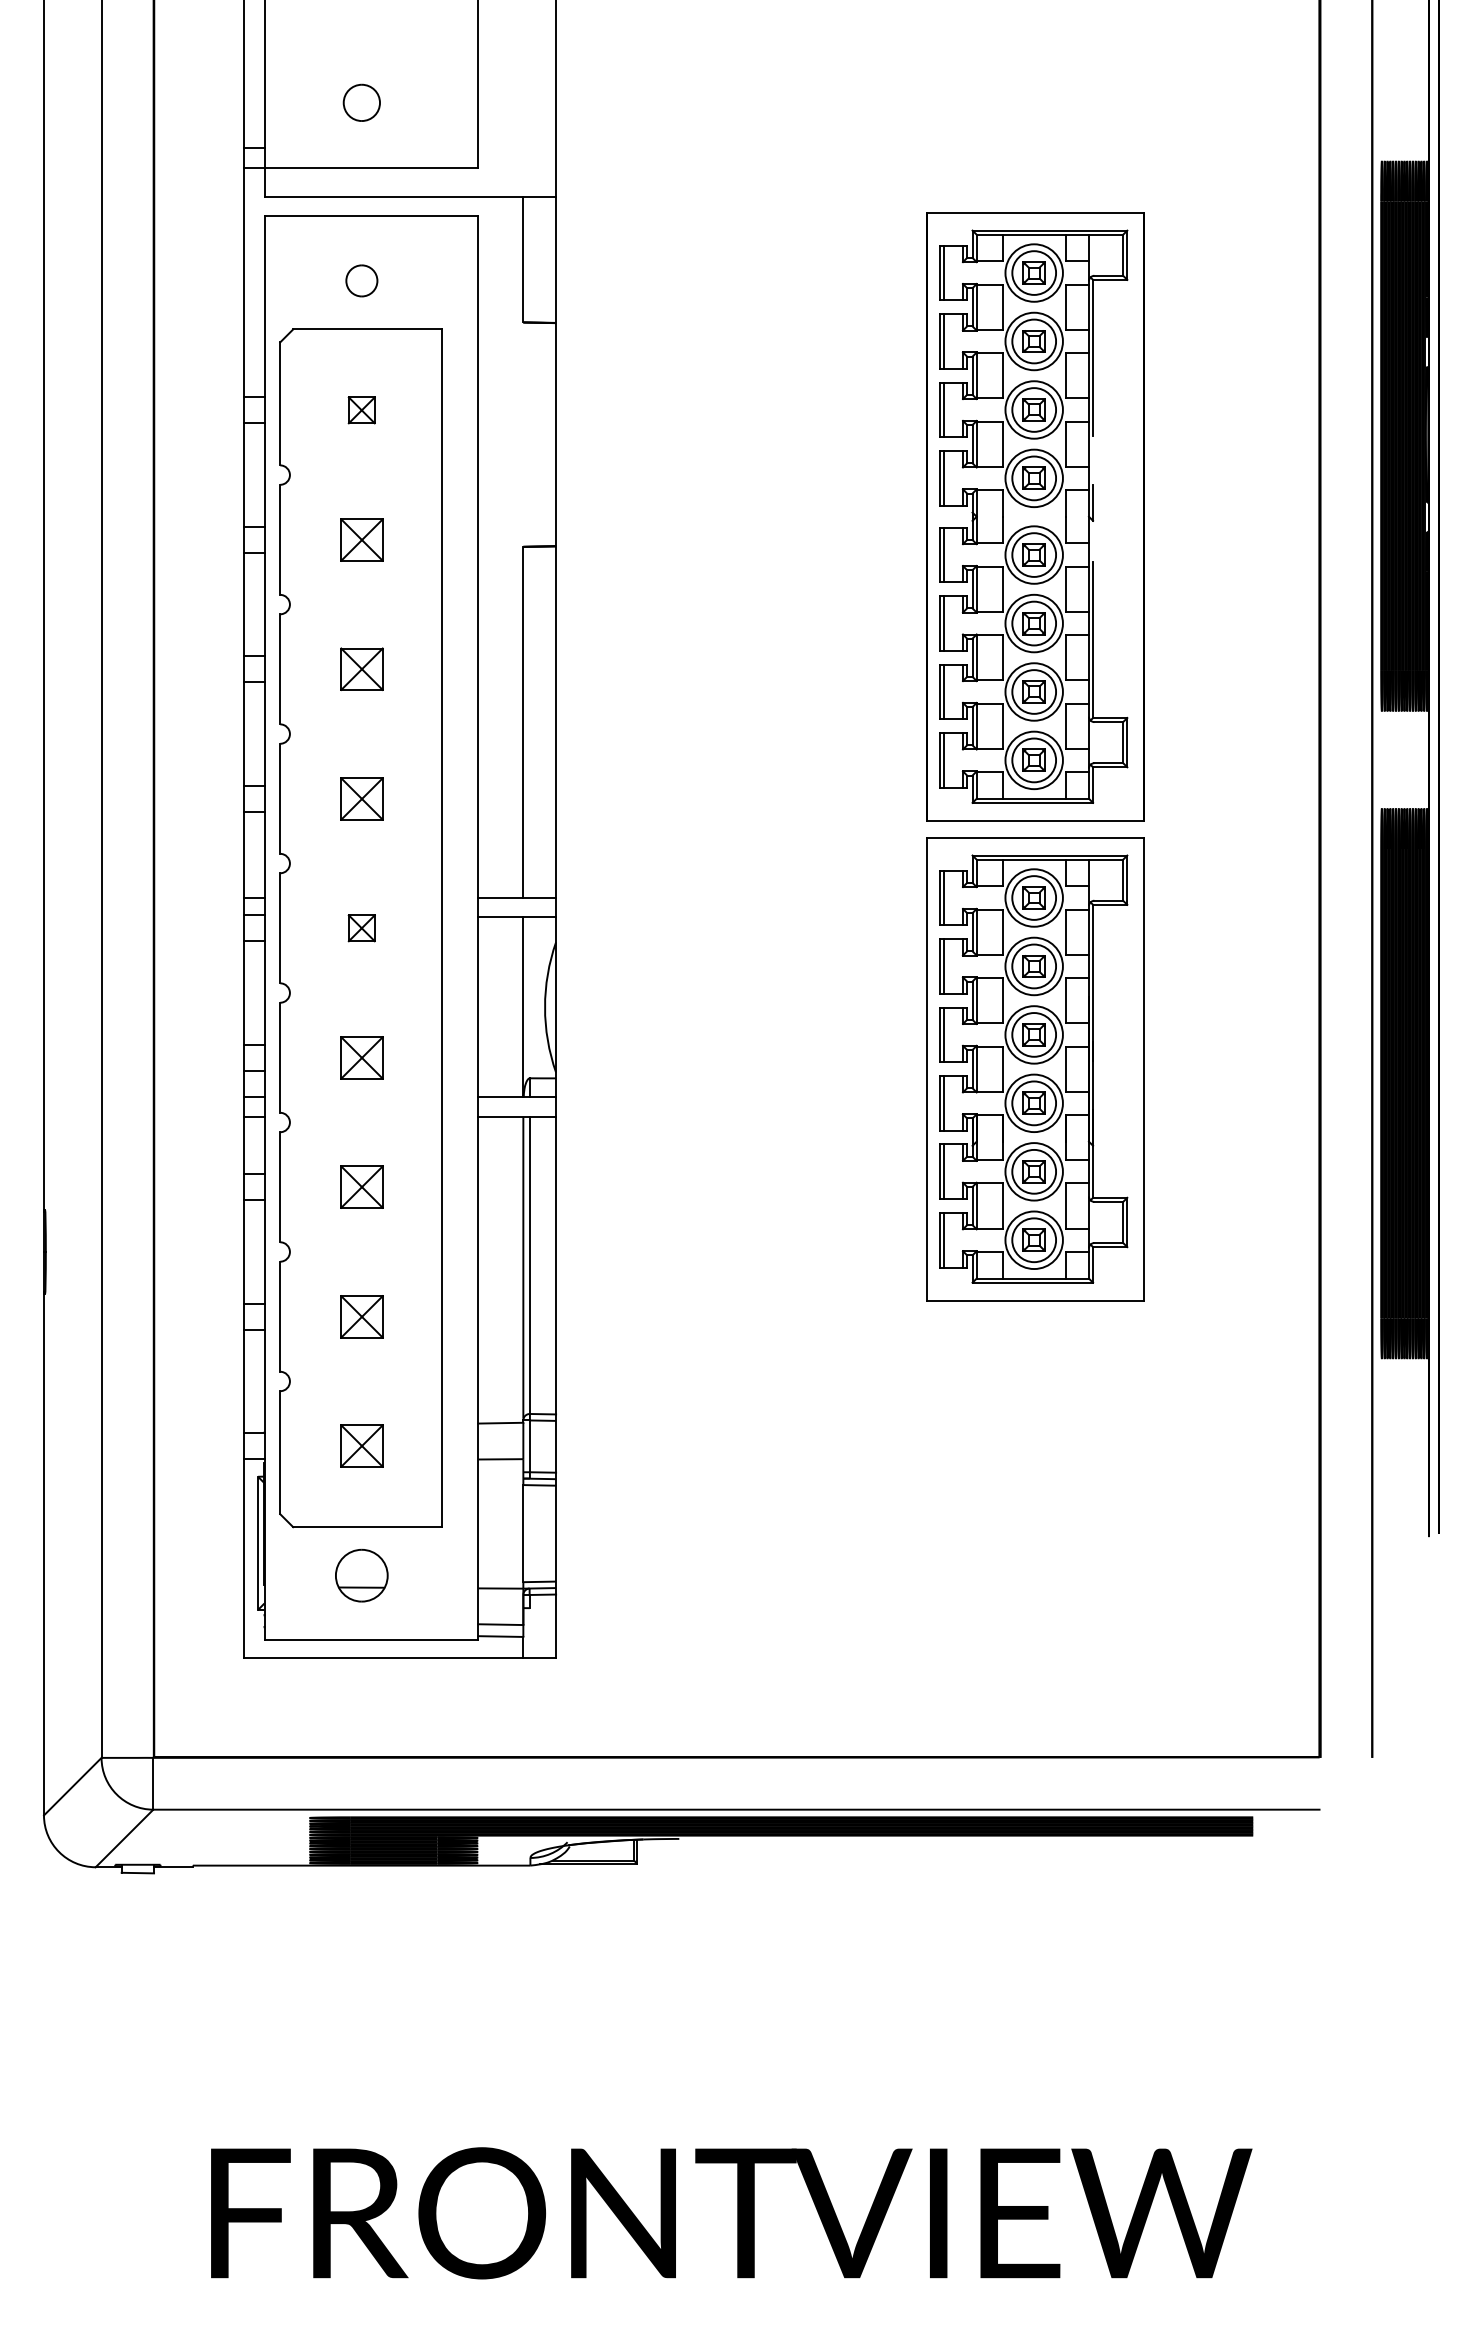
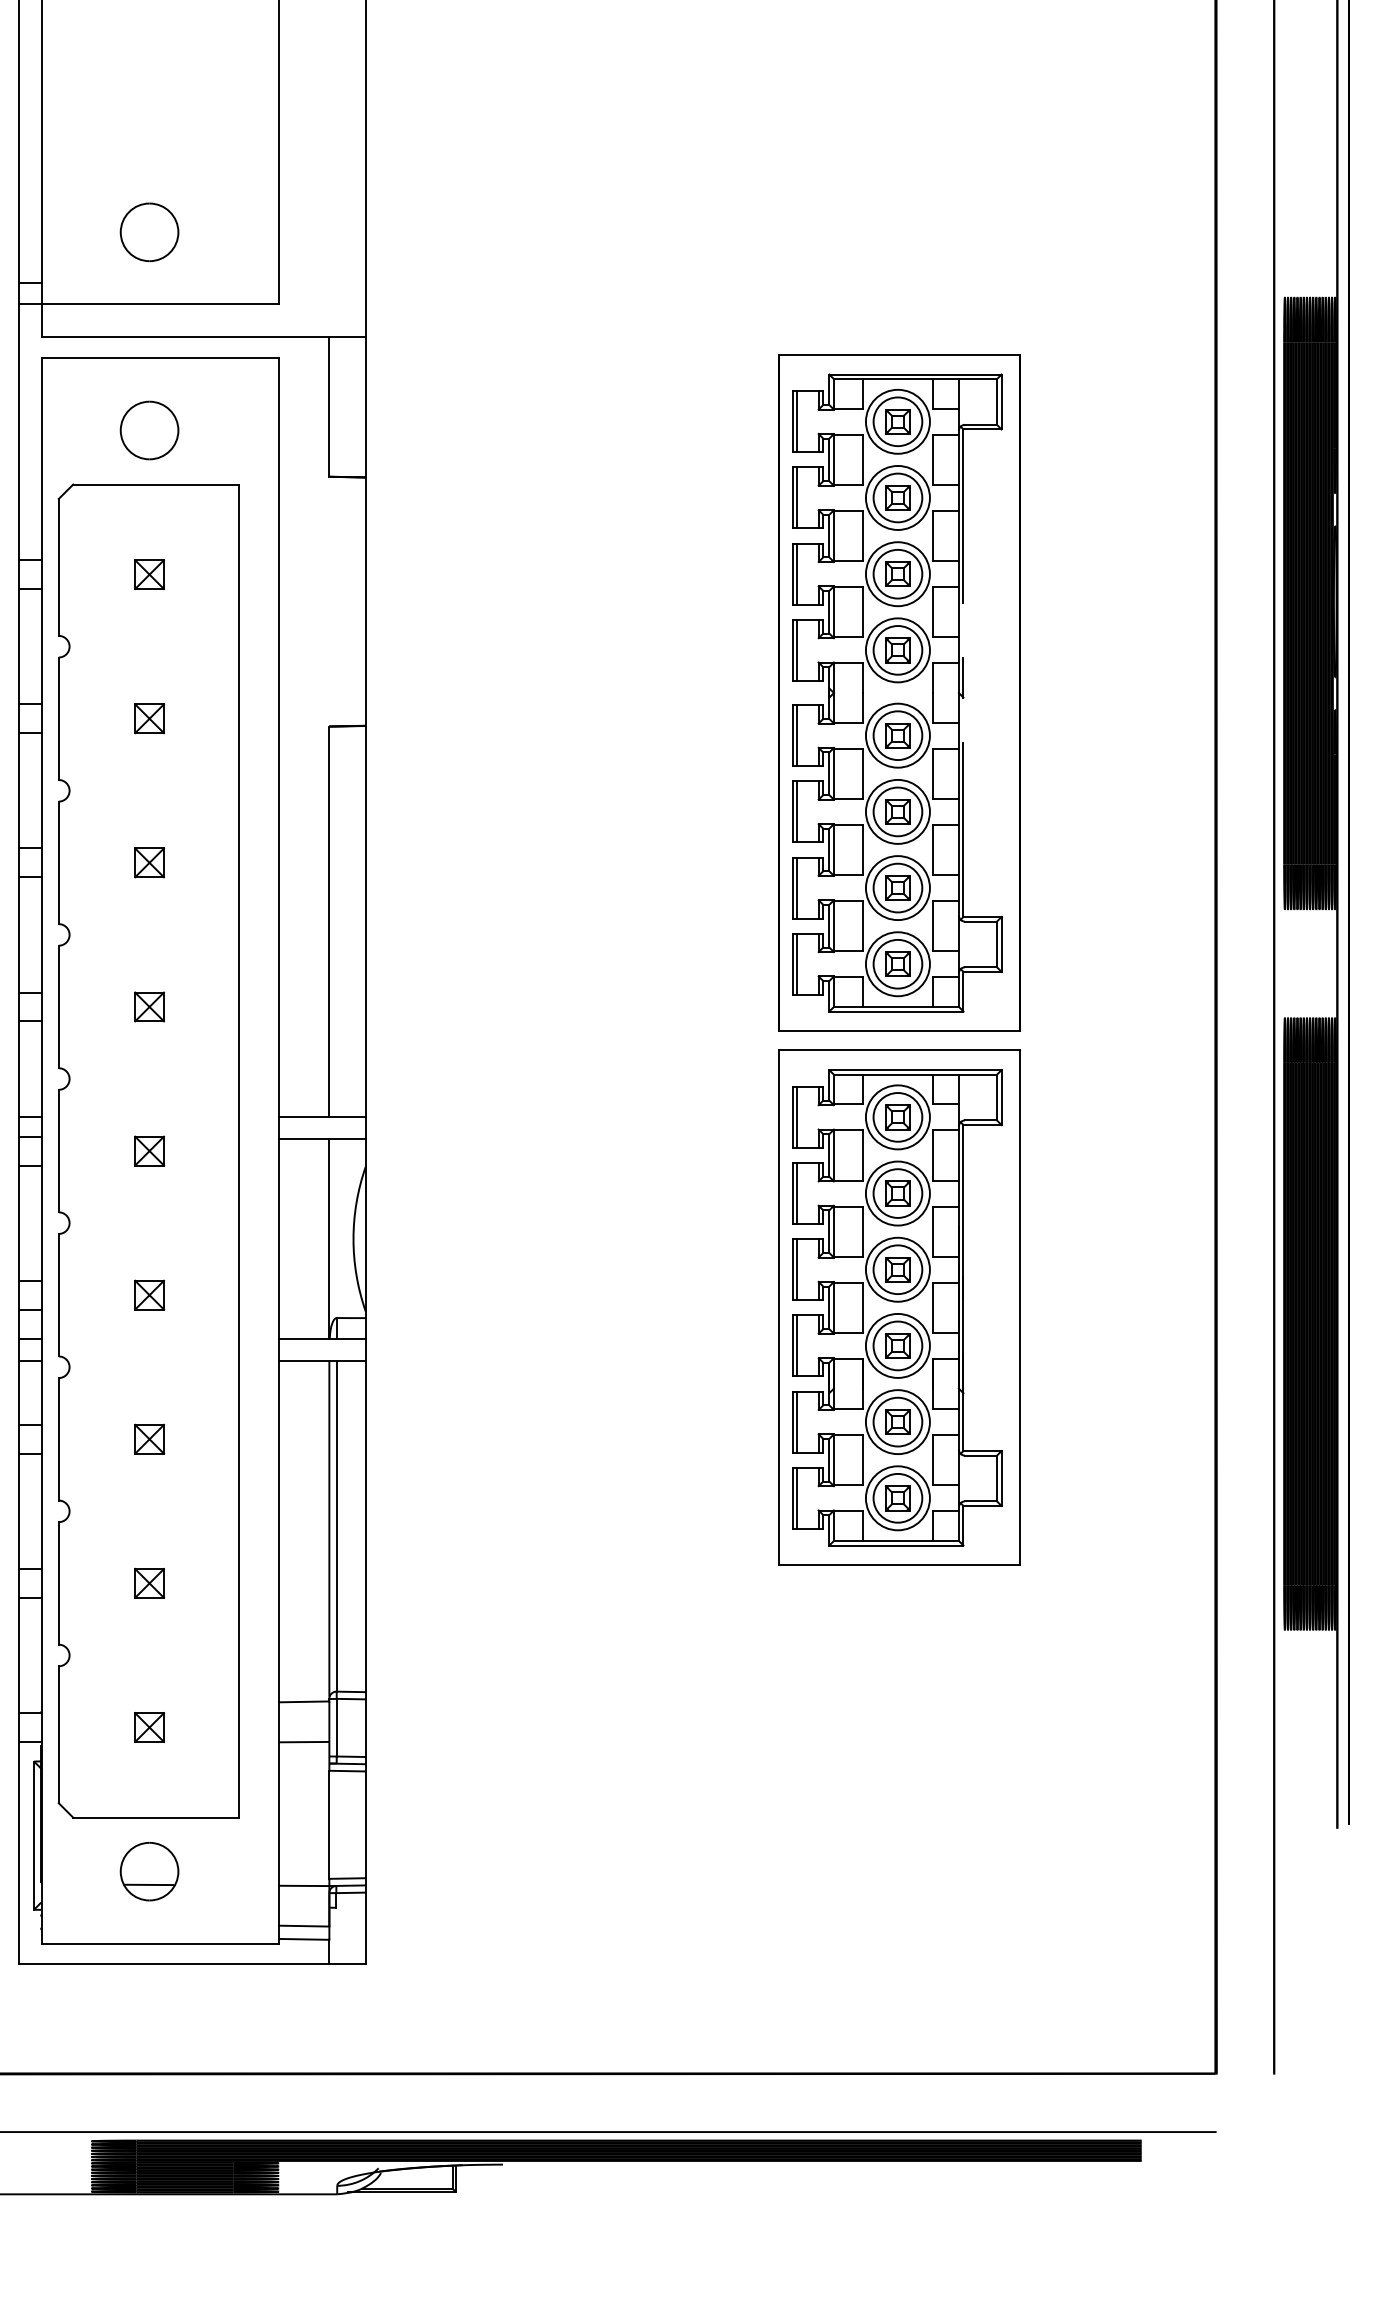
part: (361, 102) -> (149, 231), size x1.43
part: (361, 280) -> (149, 430), size x1.67
part: (361, 539) -> (149, 718), size x0.62
part: (361, 669) -> (149, 863), size x0.62
part: (361, 798) -> (149, 1006), size x0.62
part: (361, 1057) -> (149, 1294), size x0.62
part: (361, 1187) -> (149, 1439), size x0.62
part: (361, 1316) -> (149, 1583), size x0.62
part: (361, 1446) -> (149, 1727), size x0.62

